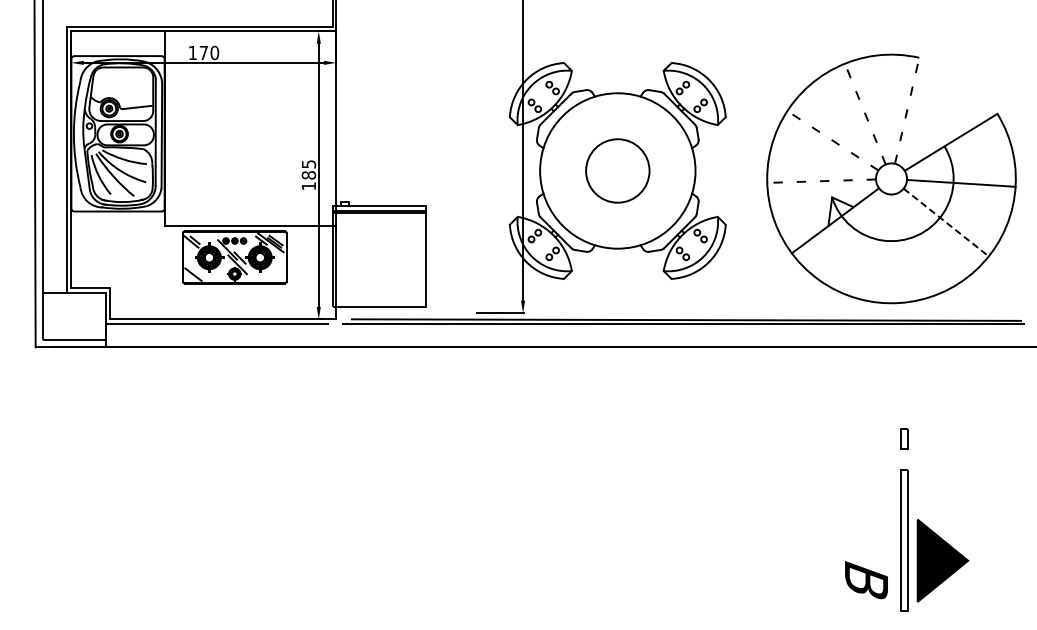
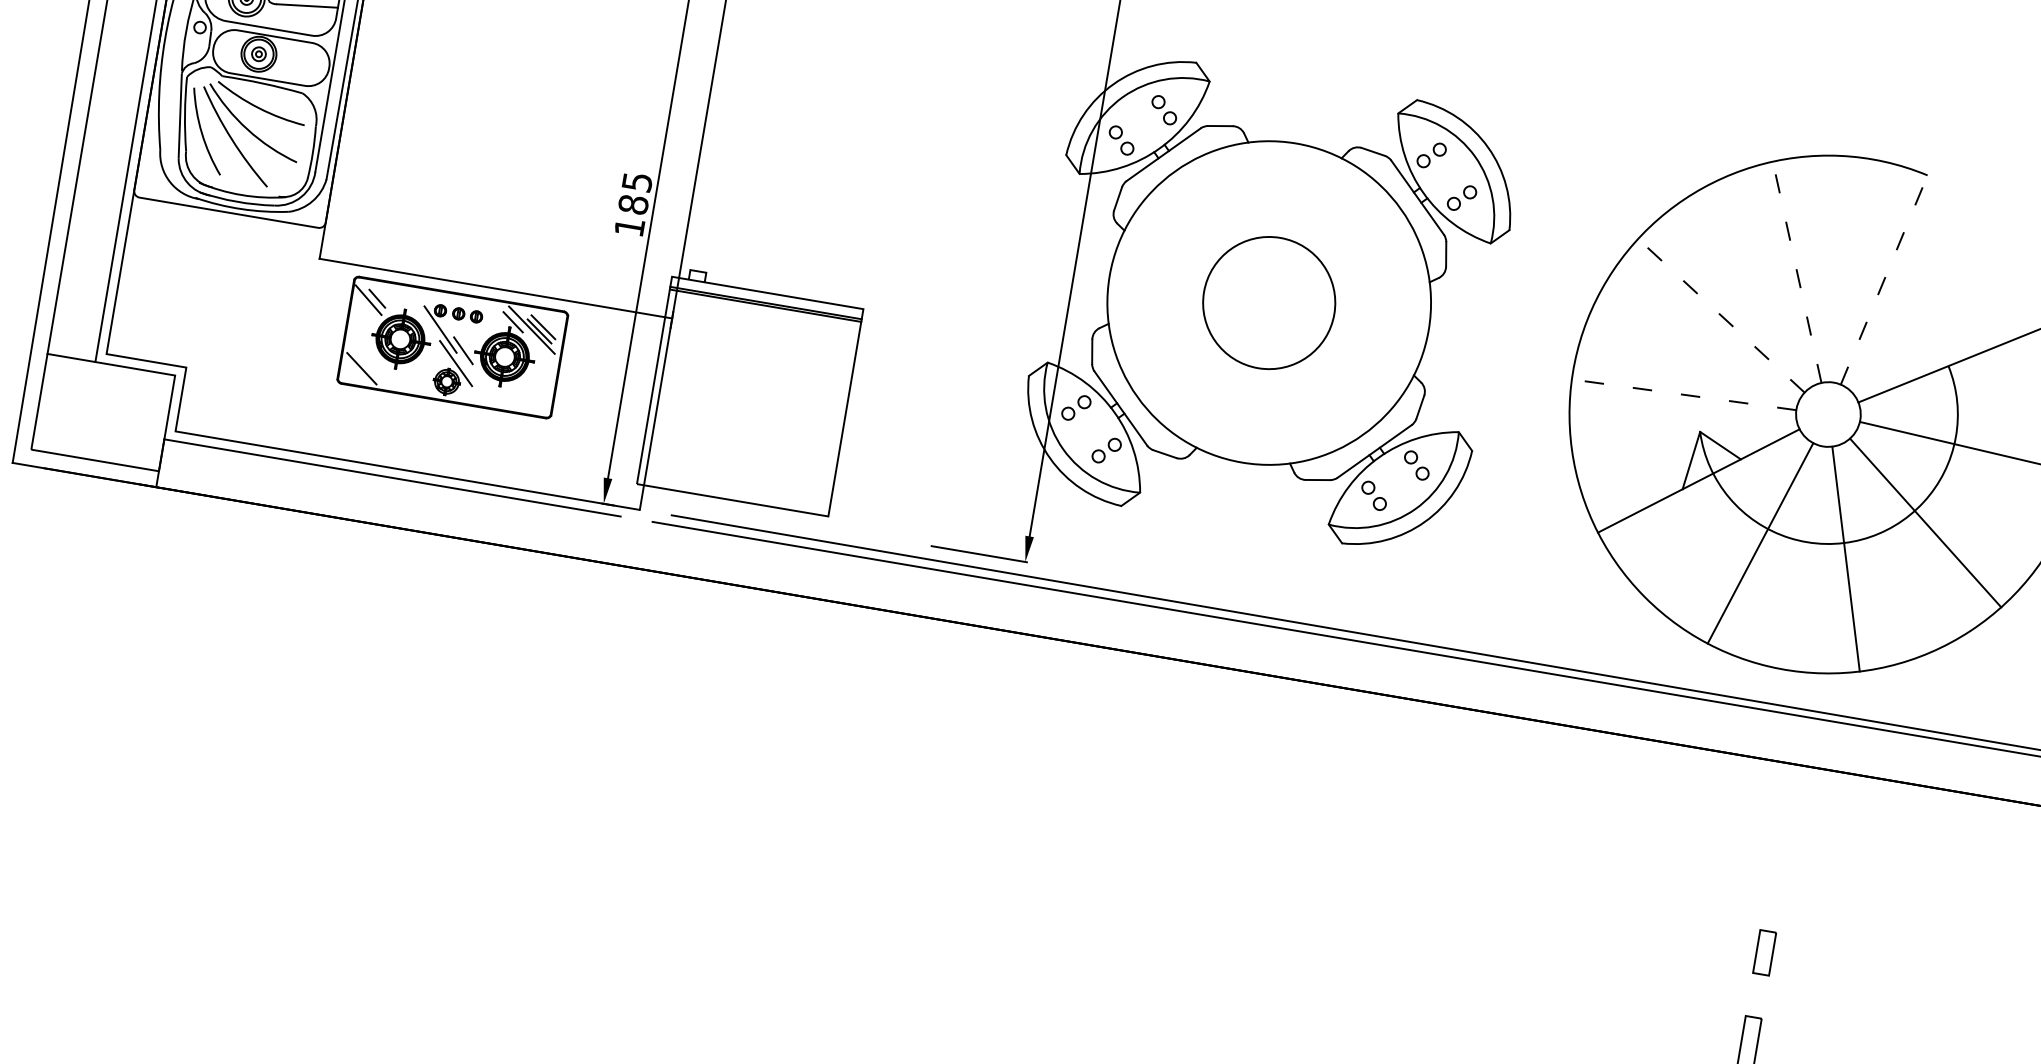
line: (946, 222) -> (1926, 522), dashed -> solid
line: (869, 245) -> (1760, 543), added
line: (910, 245) -> (1844, 557), added

